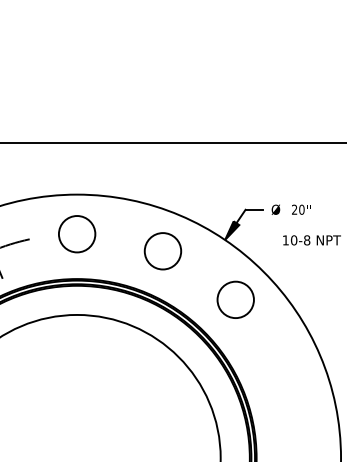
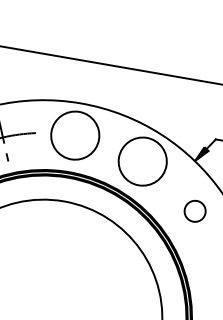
circle: (76, 234) -> (74, 135), size x1.6
circle: (162, 251) -> (142, 161), size x1.6
circle: (235, 299) -> (195, 211), size x0.7

